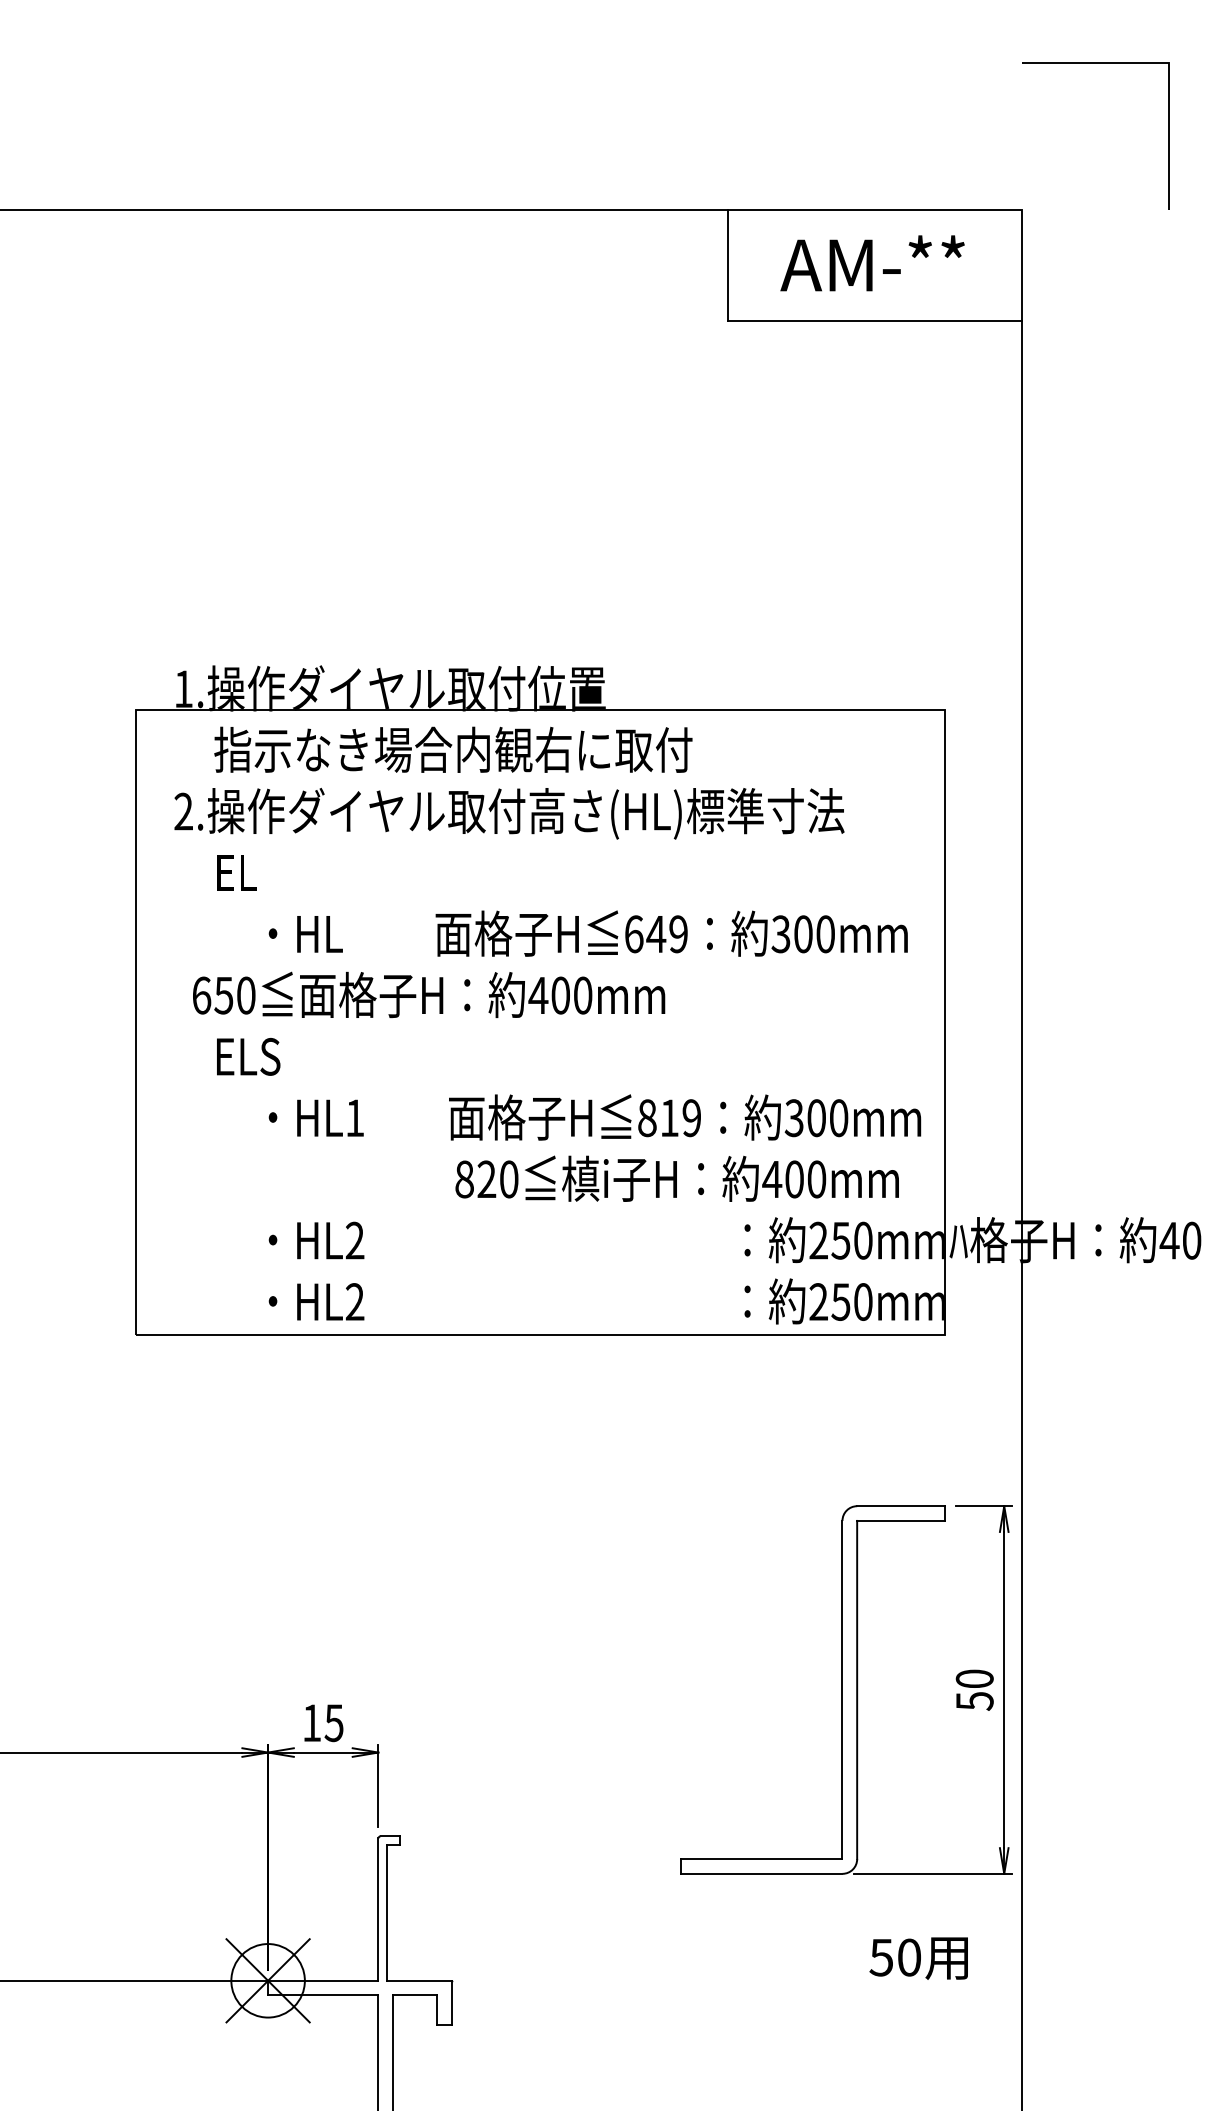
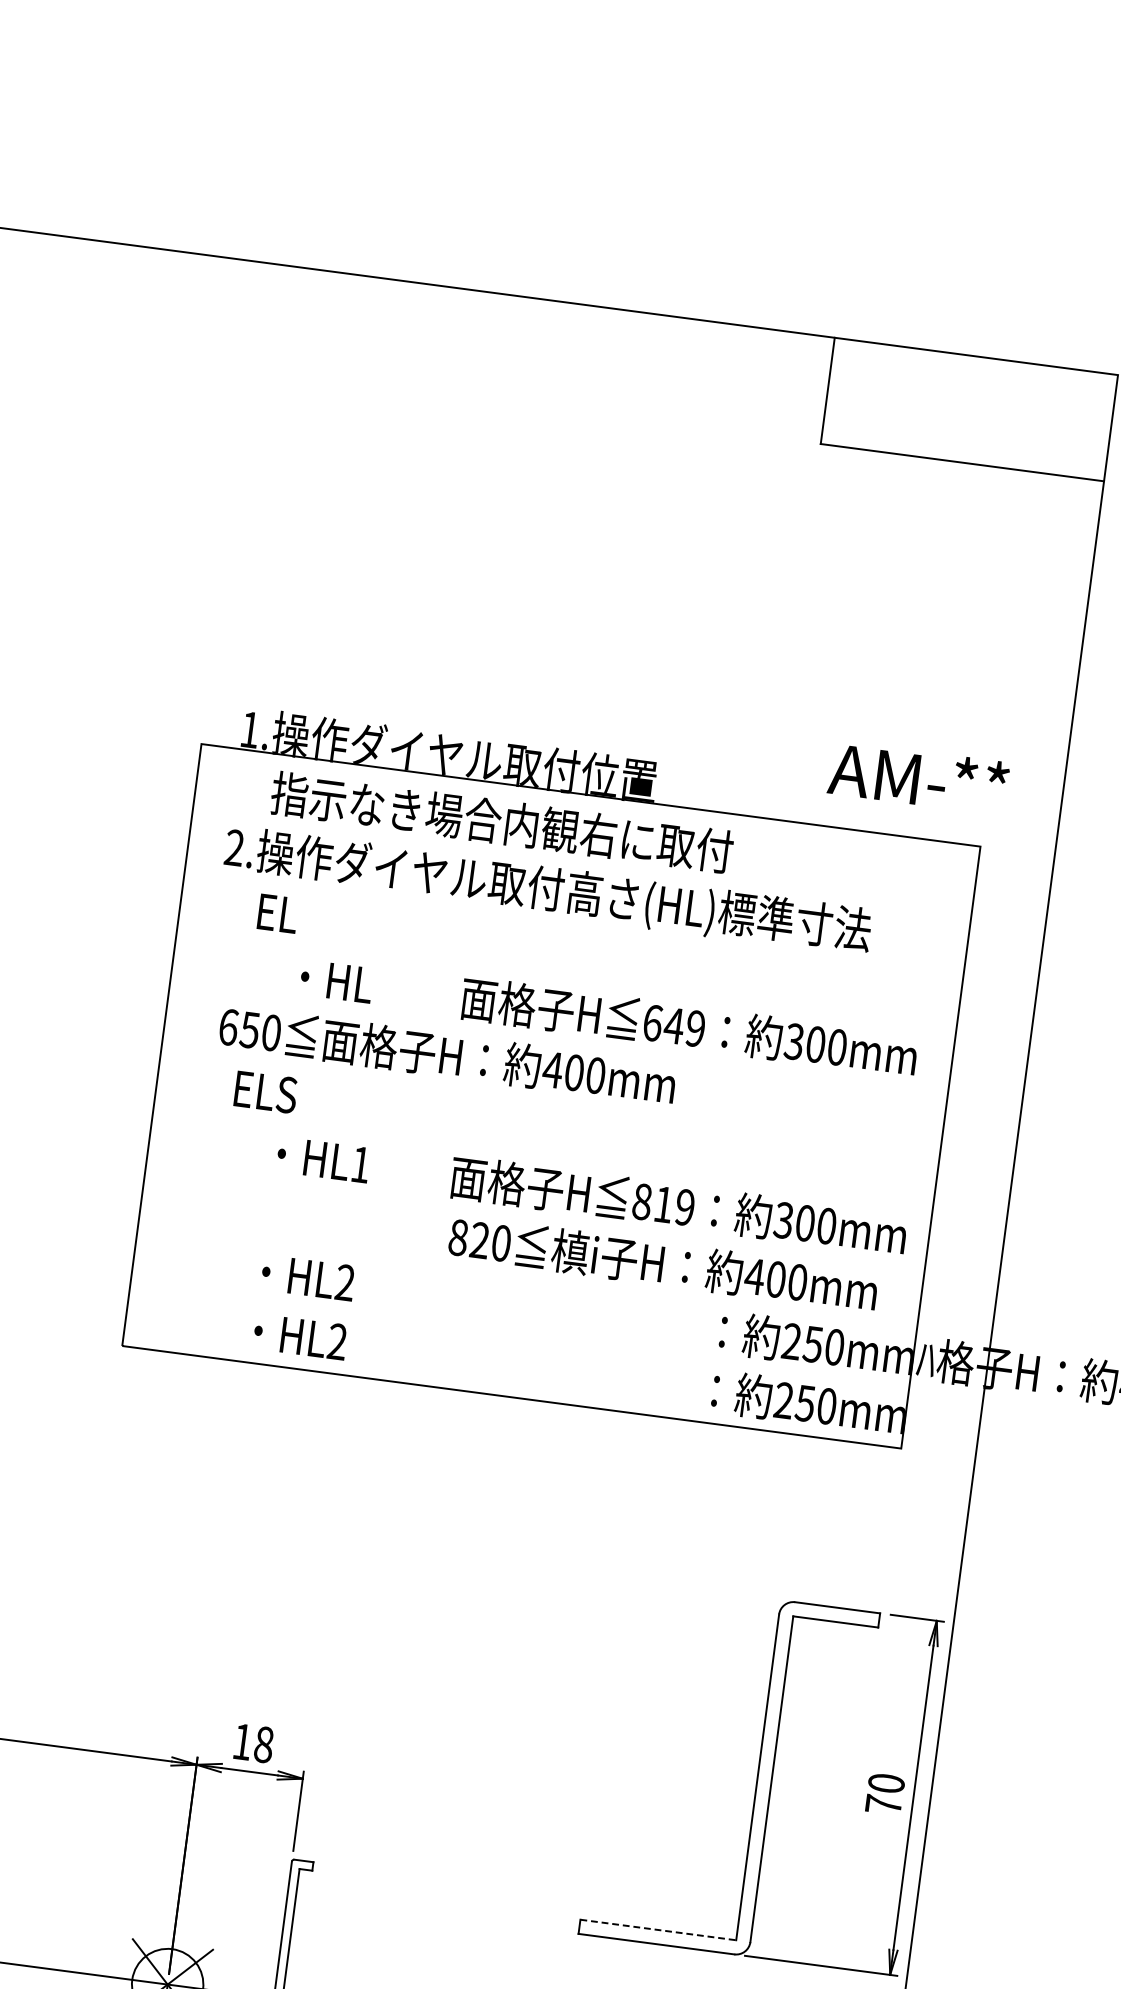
text: (872, 263) -> (918, 778), moved
text: (974, 1701) -> (883, 1805), 50 -> 70
text: (333, 1723) -> (263, 1745), 15 -> 18
line: (761, 1859) -> (658, 1930), solid -> dashed

